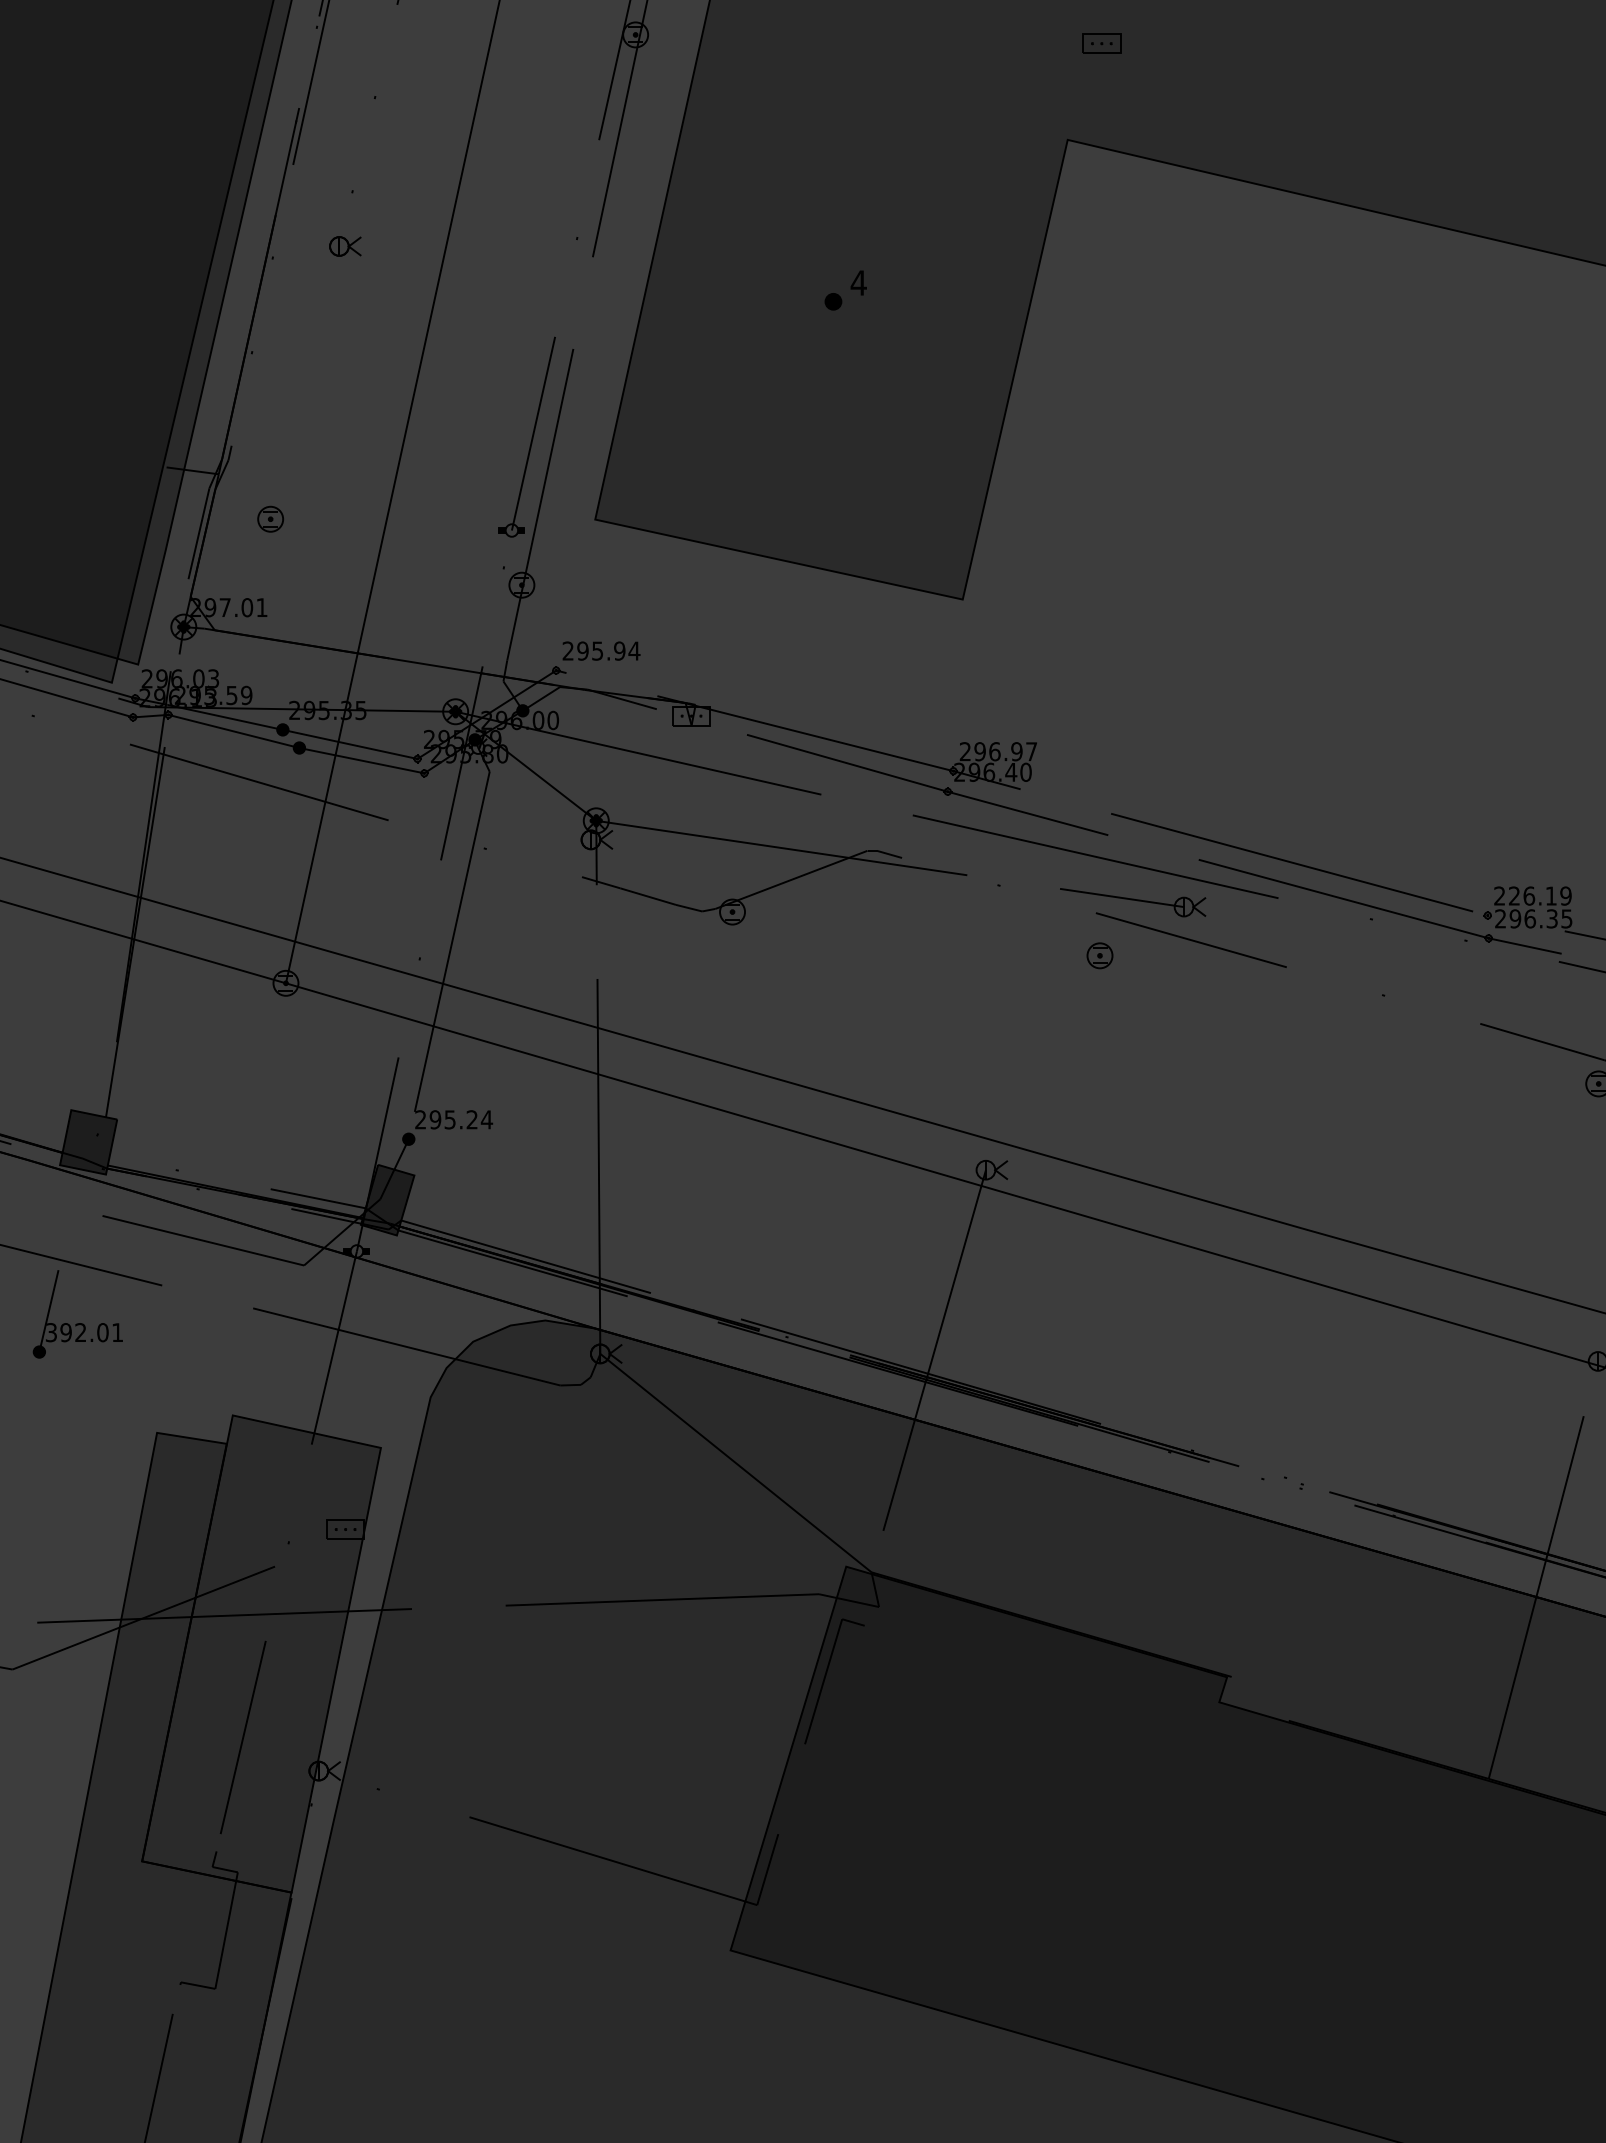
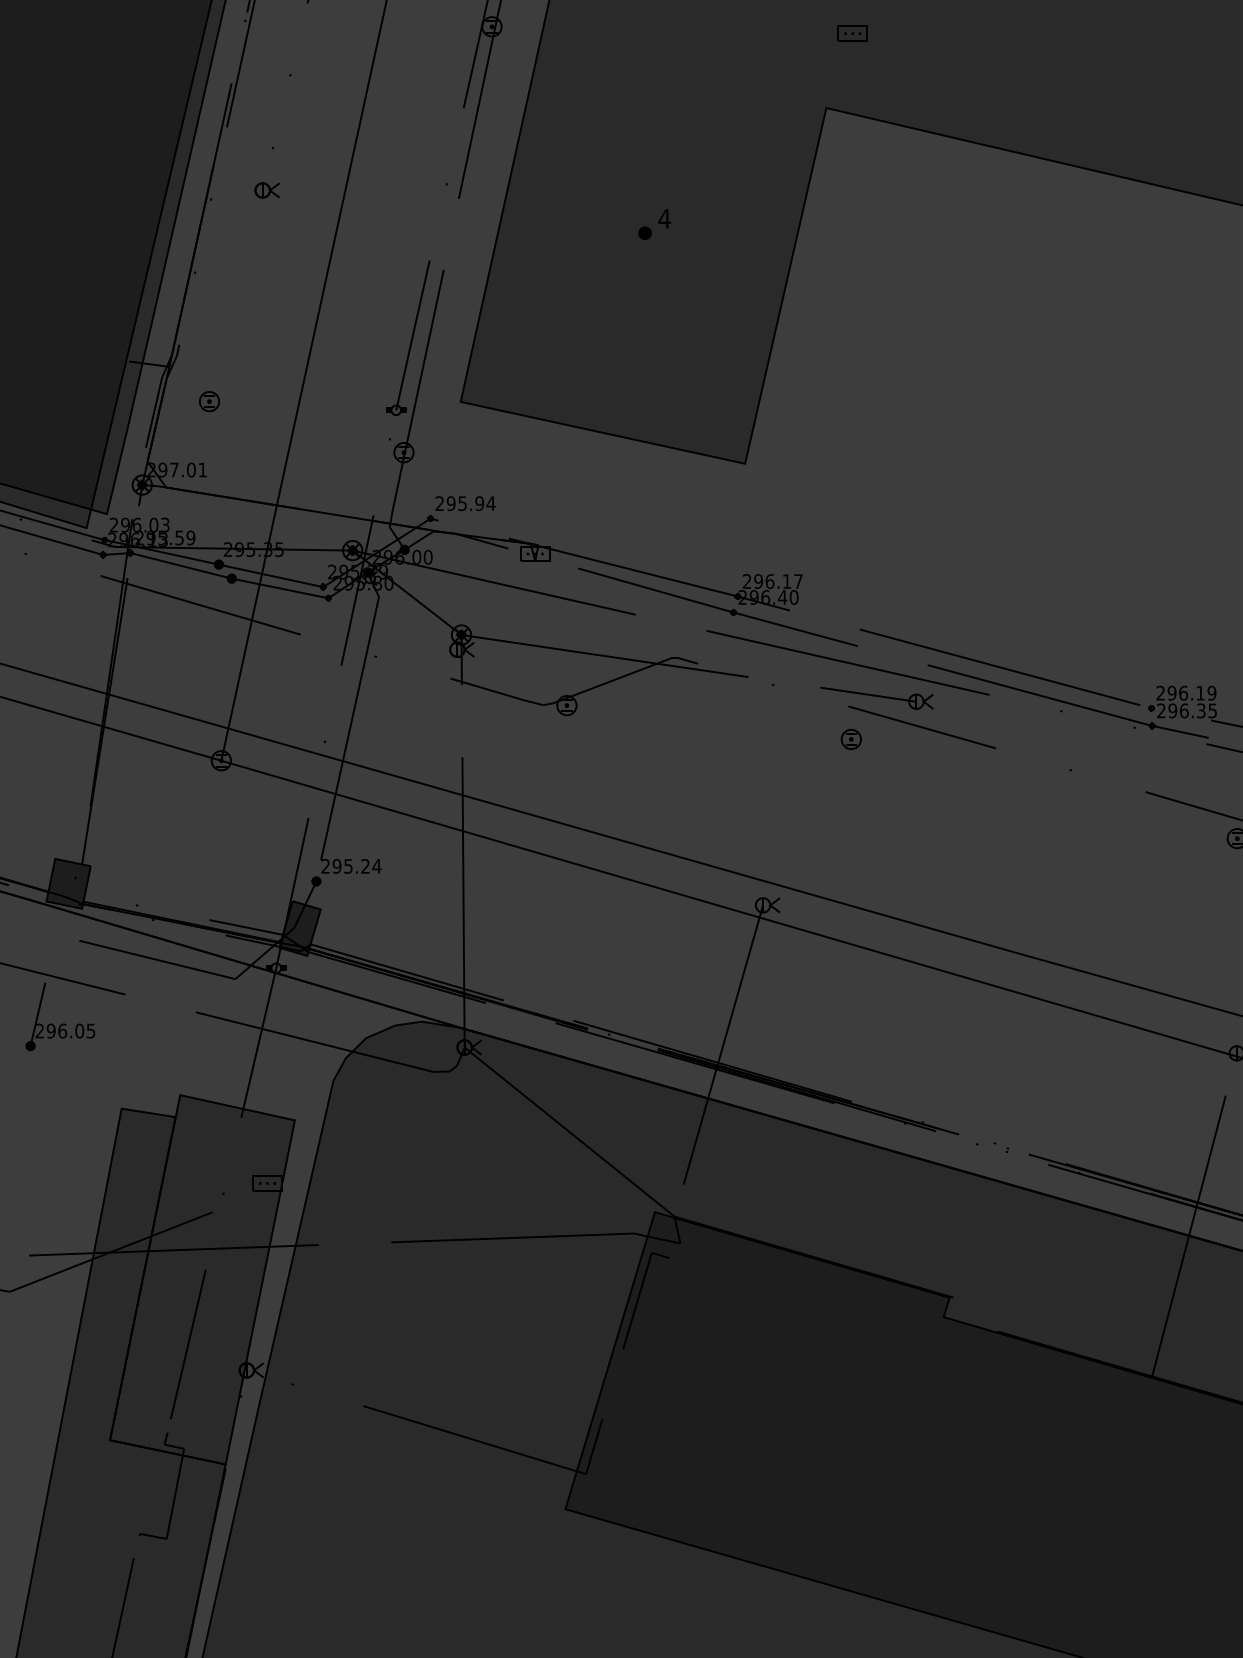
text: (1016, 751) -> (786, 581), 296.97 -> 296.17
text: (1514, 896) -> (1172, 693), 226.19 -> 296.19
text: (84, 1332) -> (65, 1030), 392.01 -> 296.05

